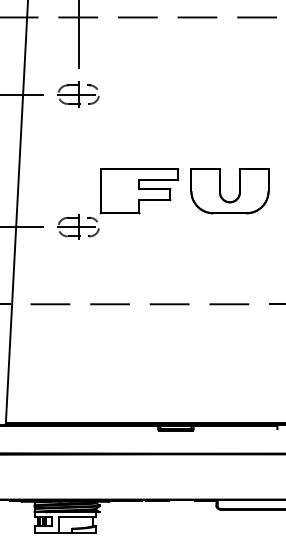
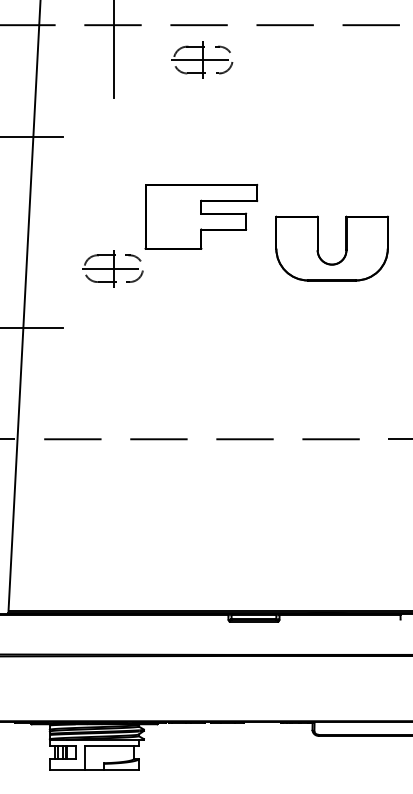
part: (78, 94) -> (202, 59), moved
part: (221, 193) -> (319, 251), moved
part: (118, 203) -> (171, 234), moved

